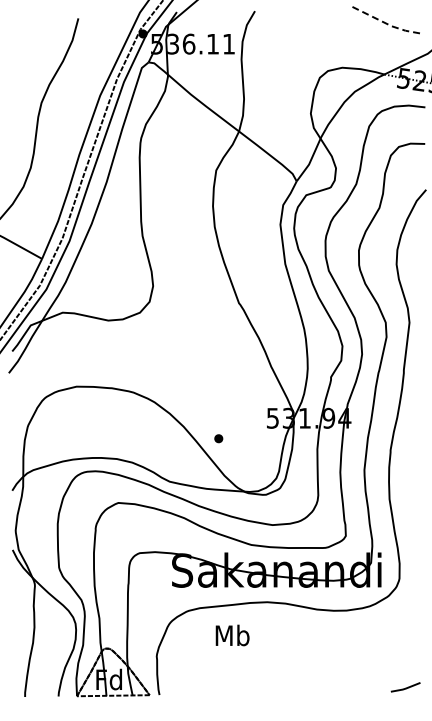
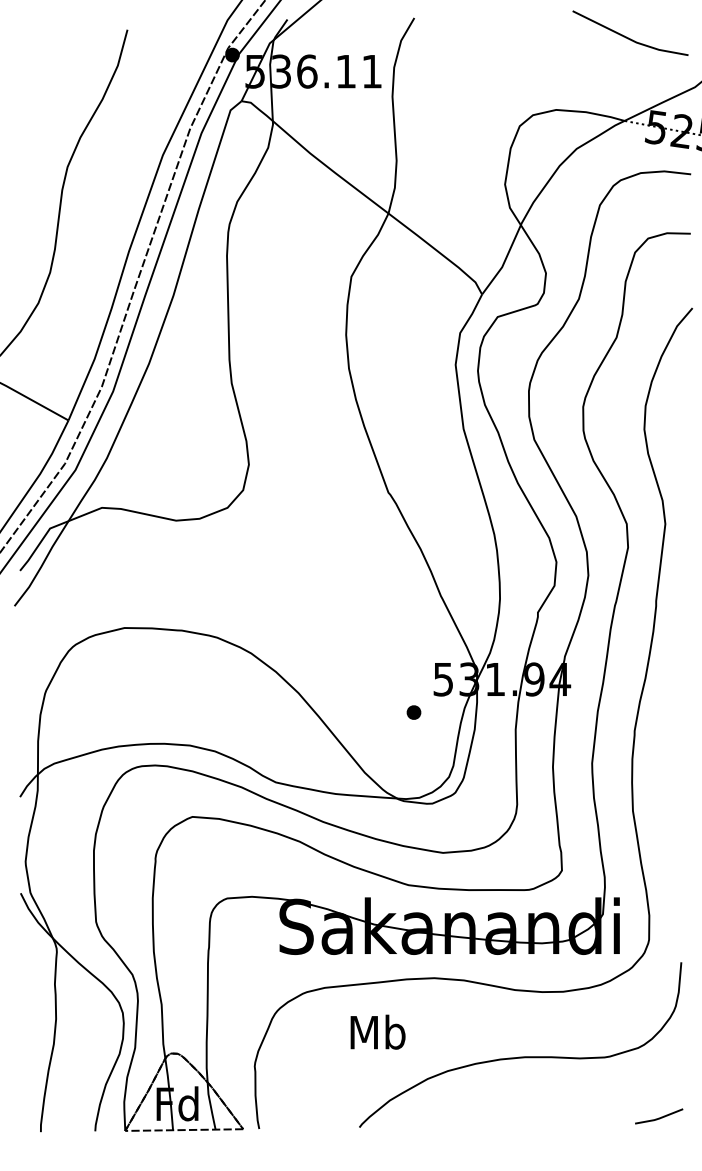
line: (388, 24) -> (631, 39), dashed -> solid
part: (218, 438) -> (413, 712), moved
curve: (320, 650) -> (520, 1056), added

